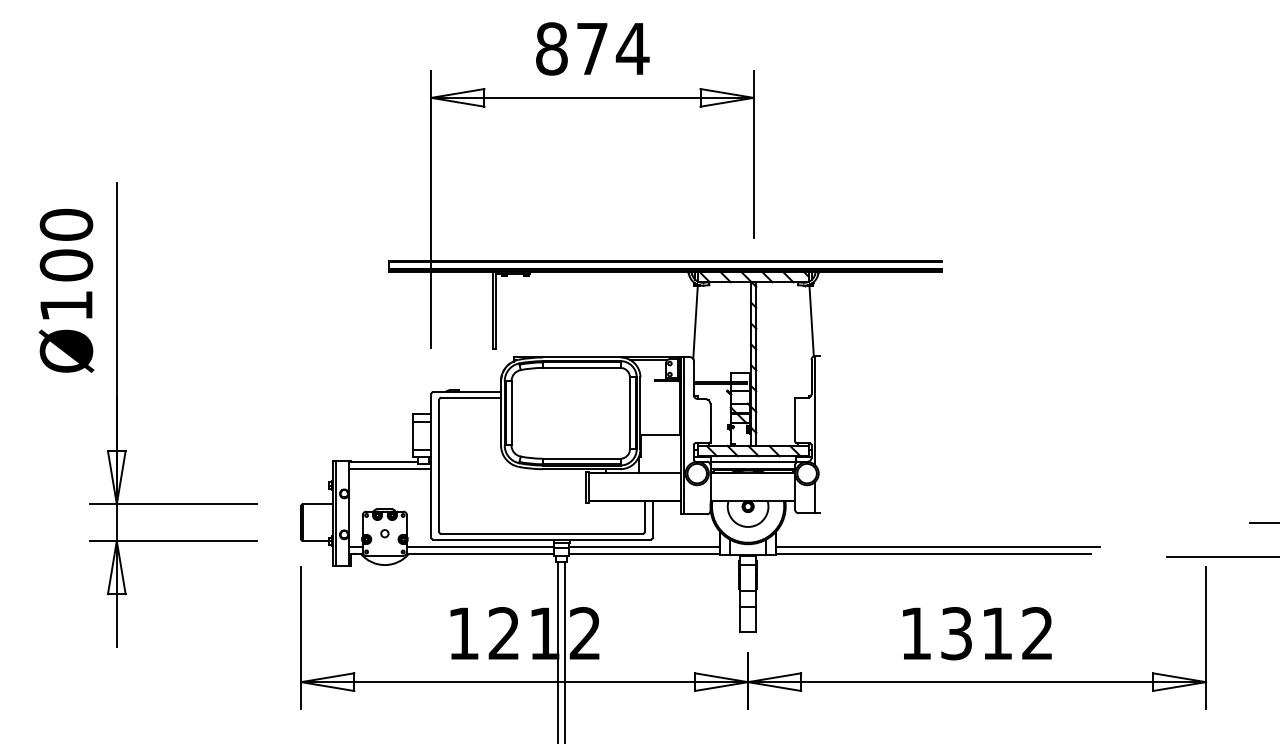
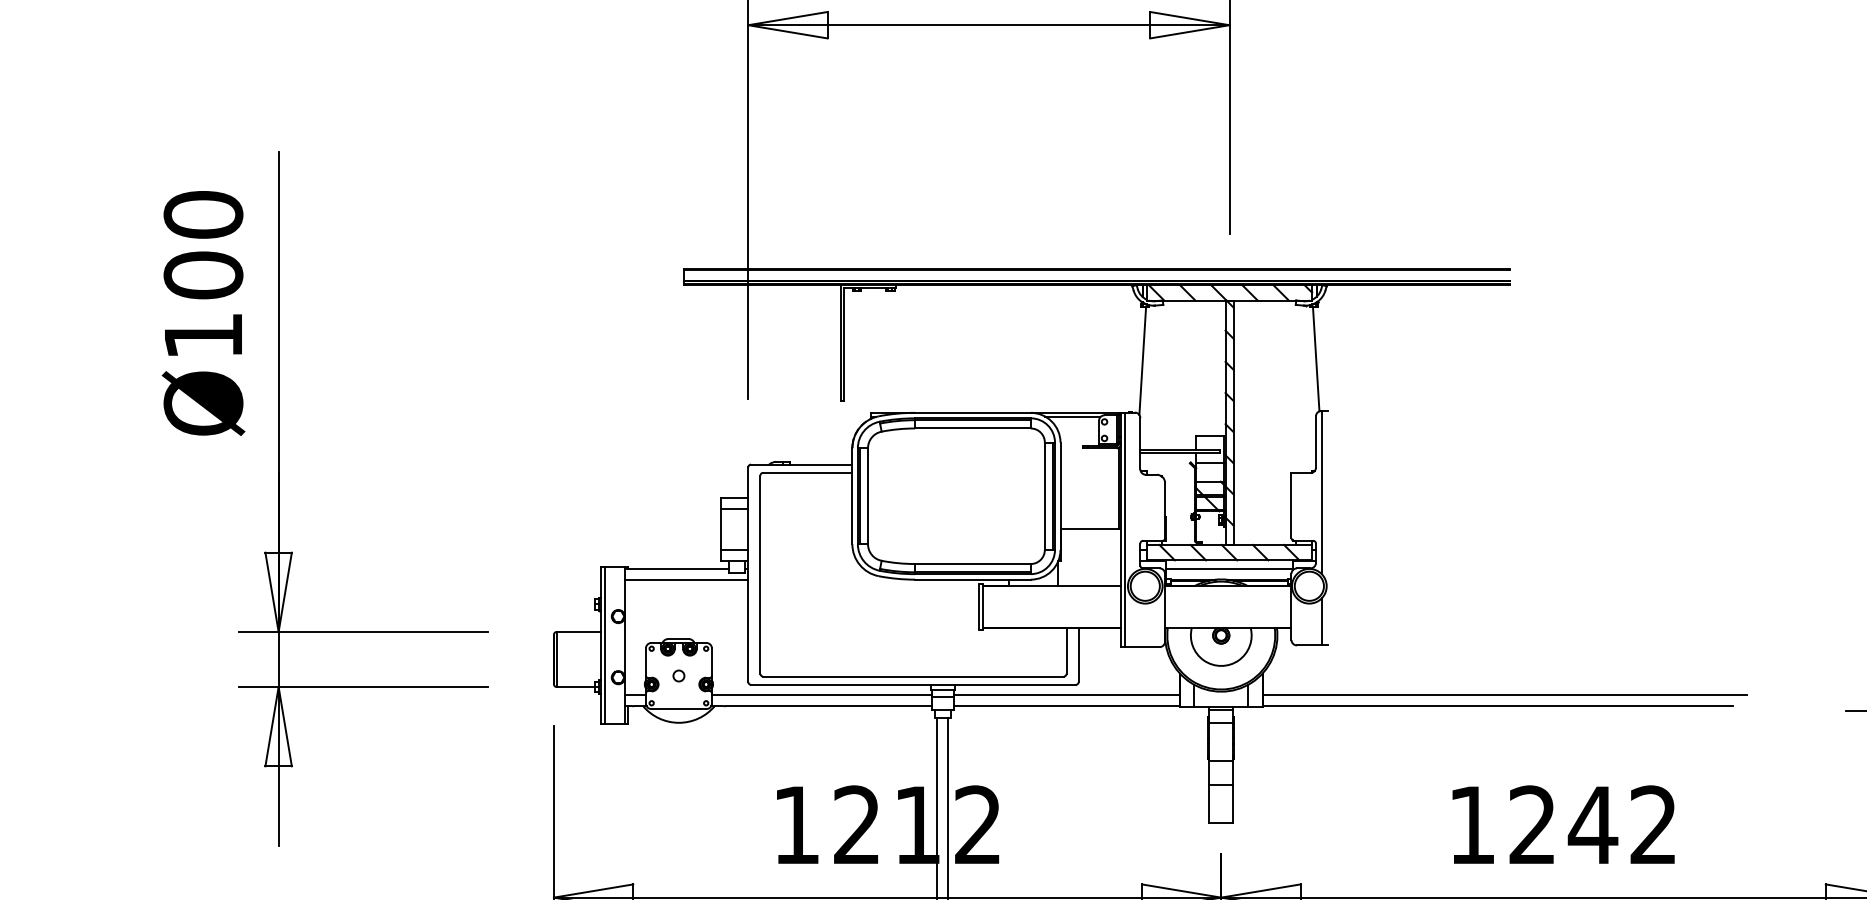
text: (977, 633) -> (1563, 825), 1312 -> 1242

